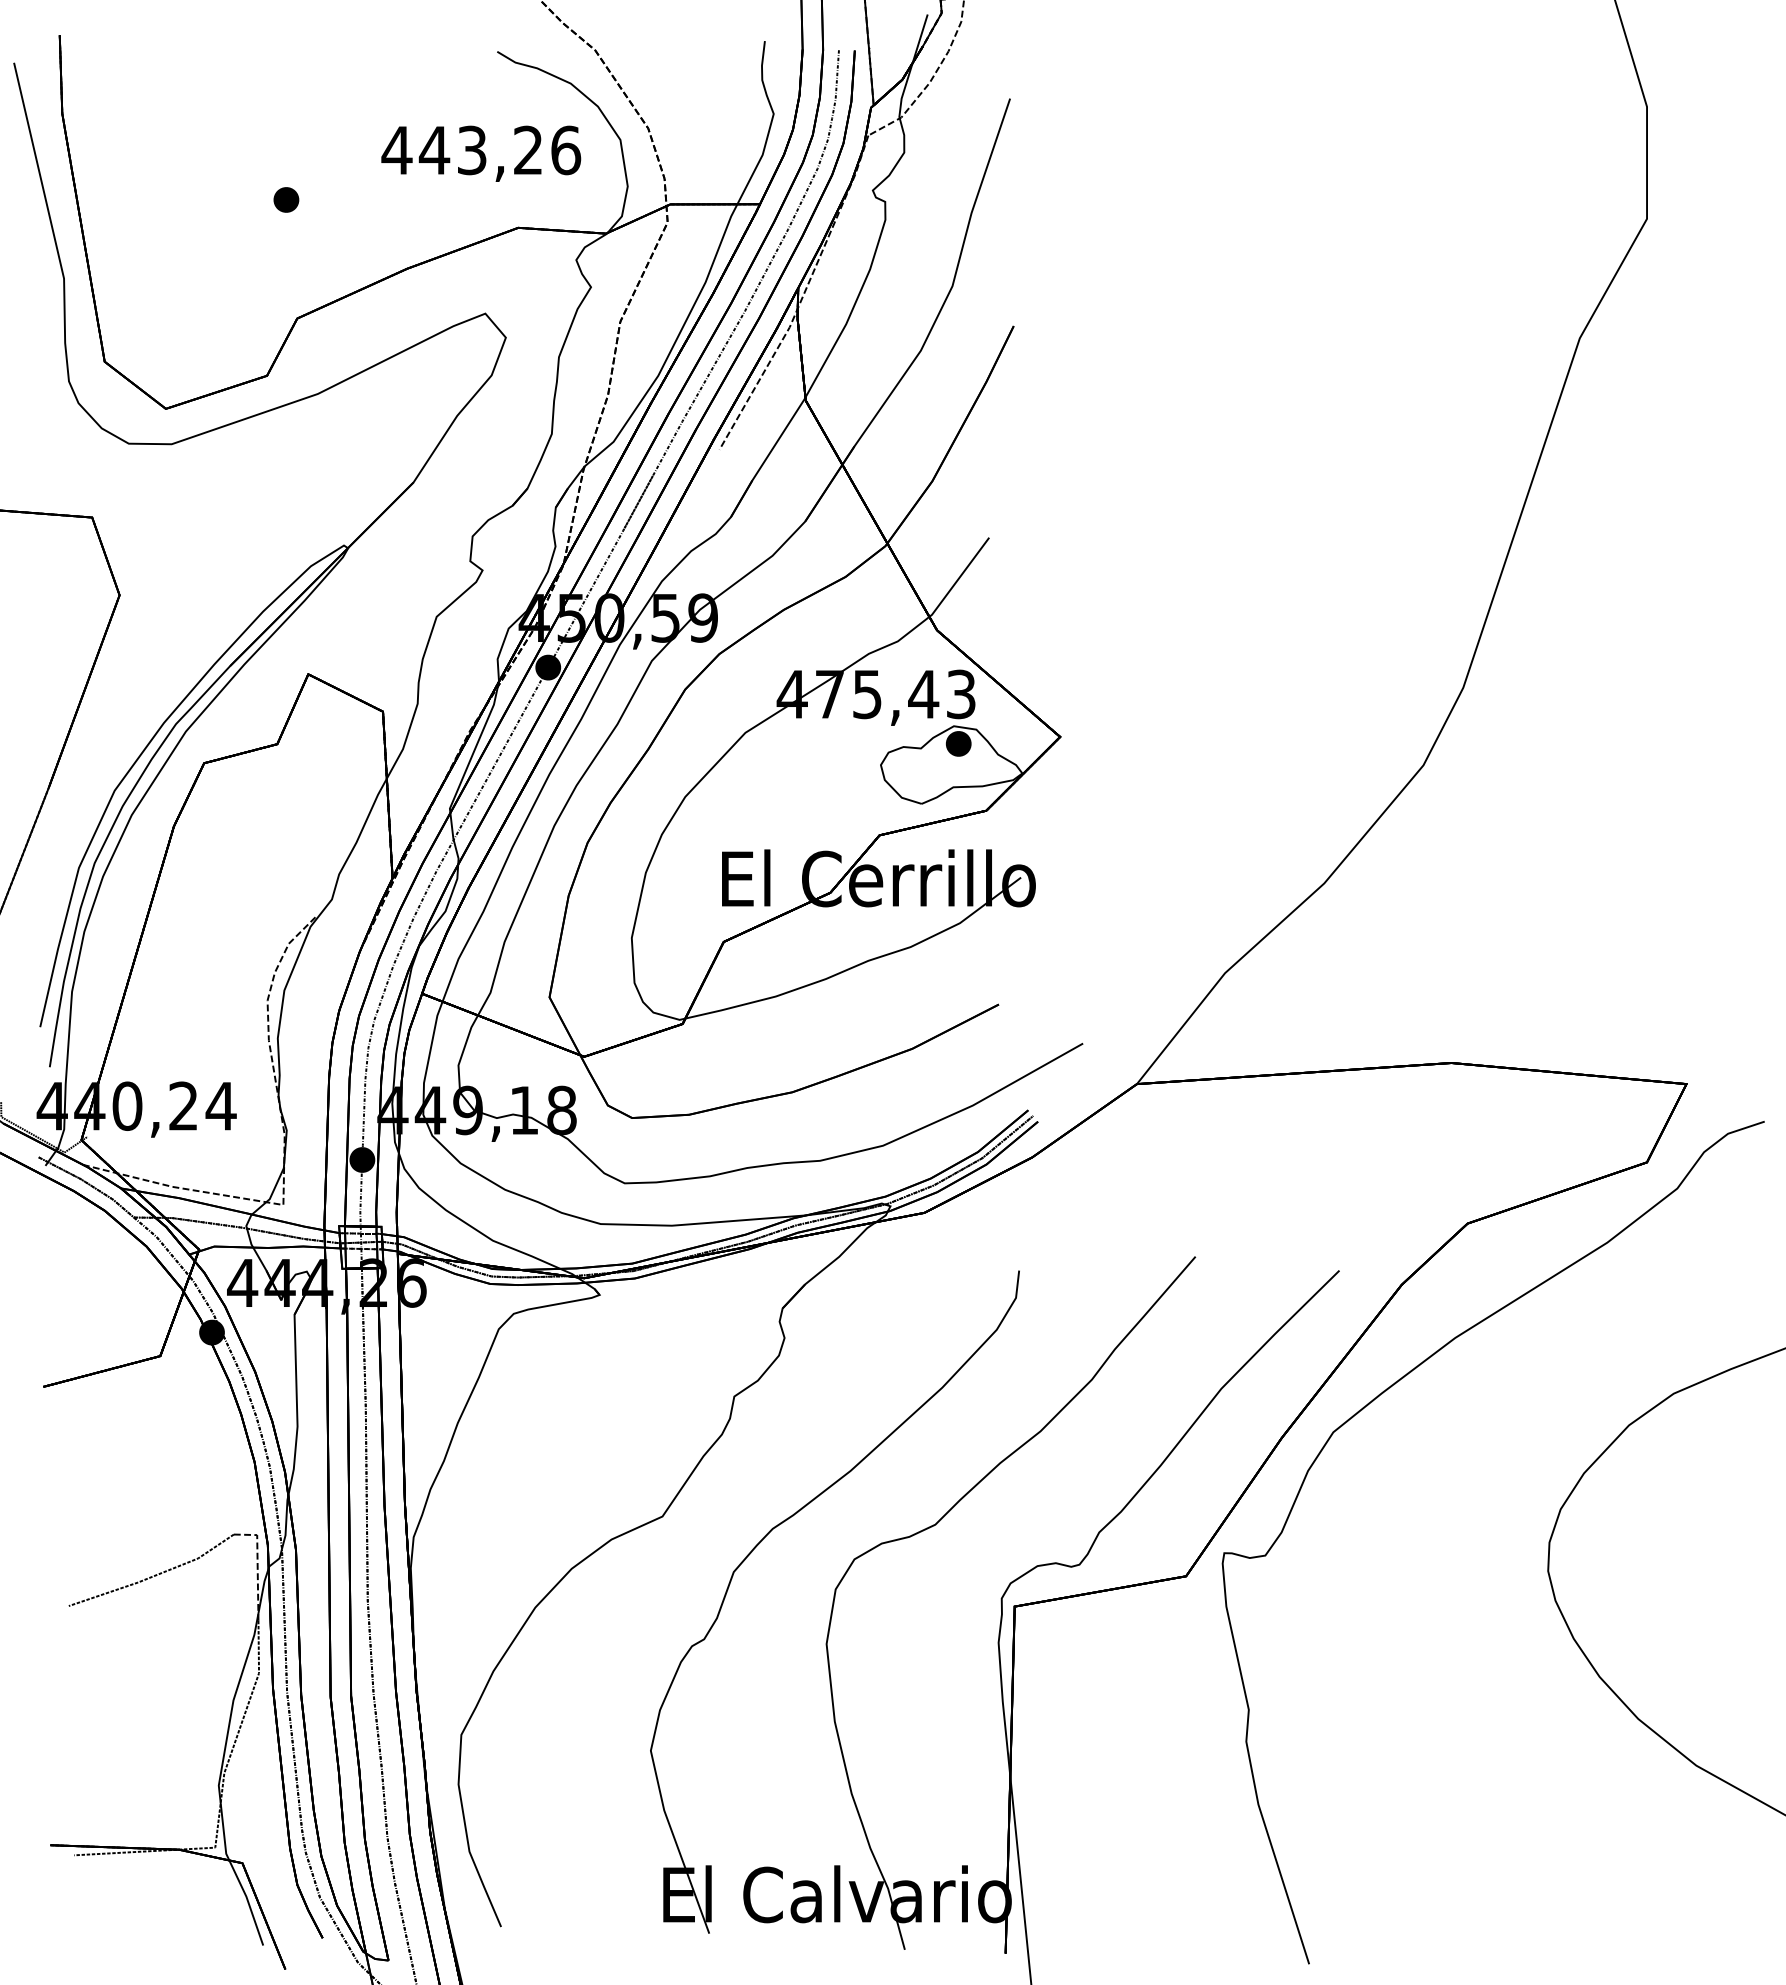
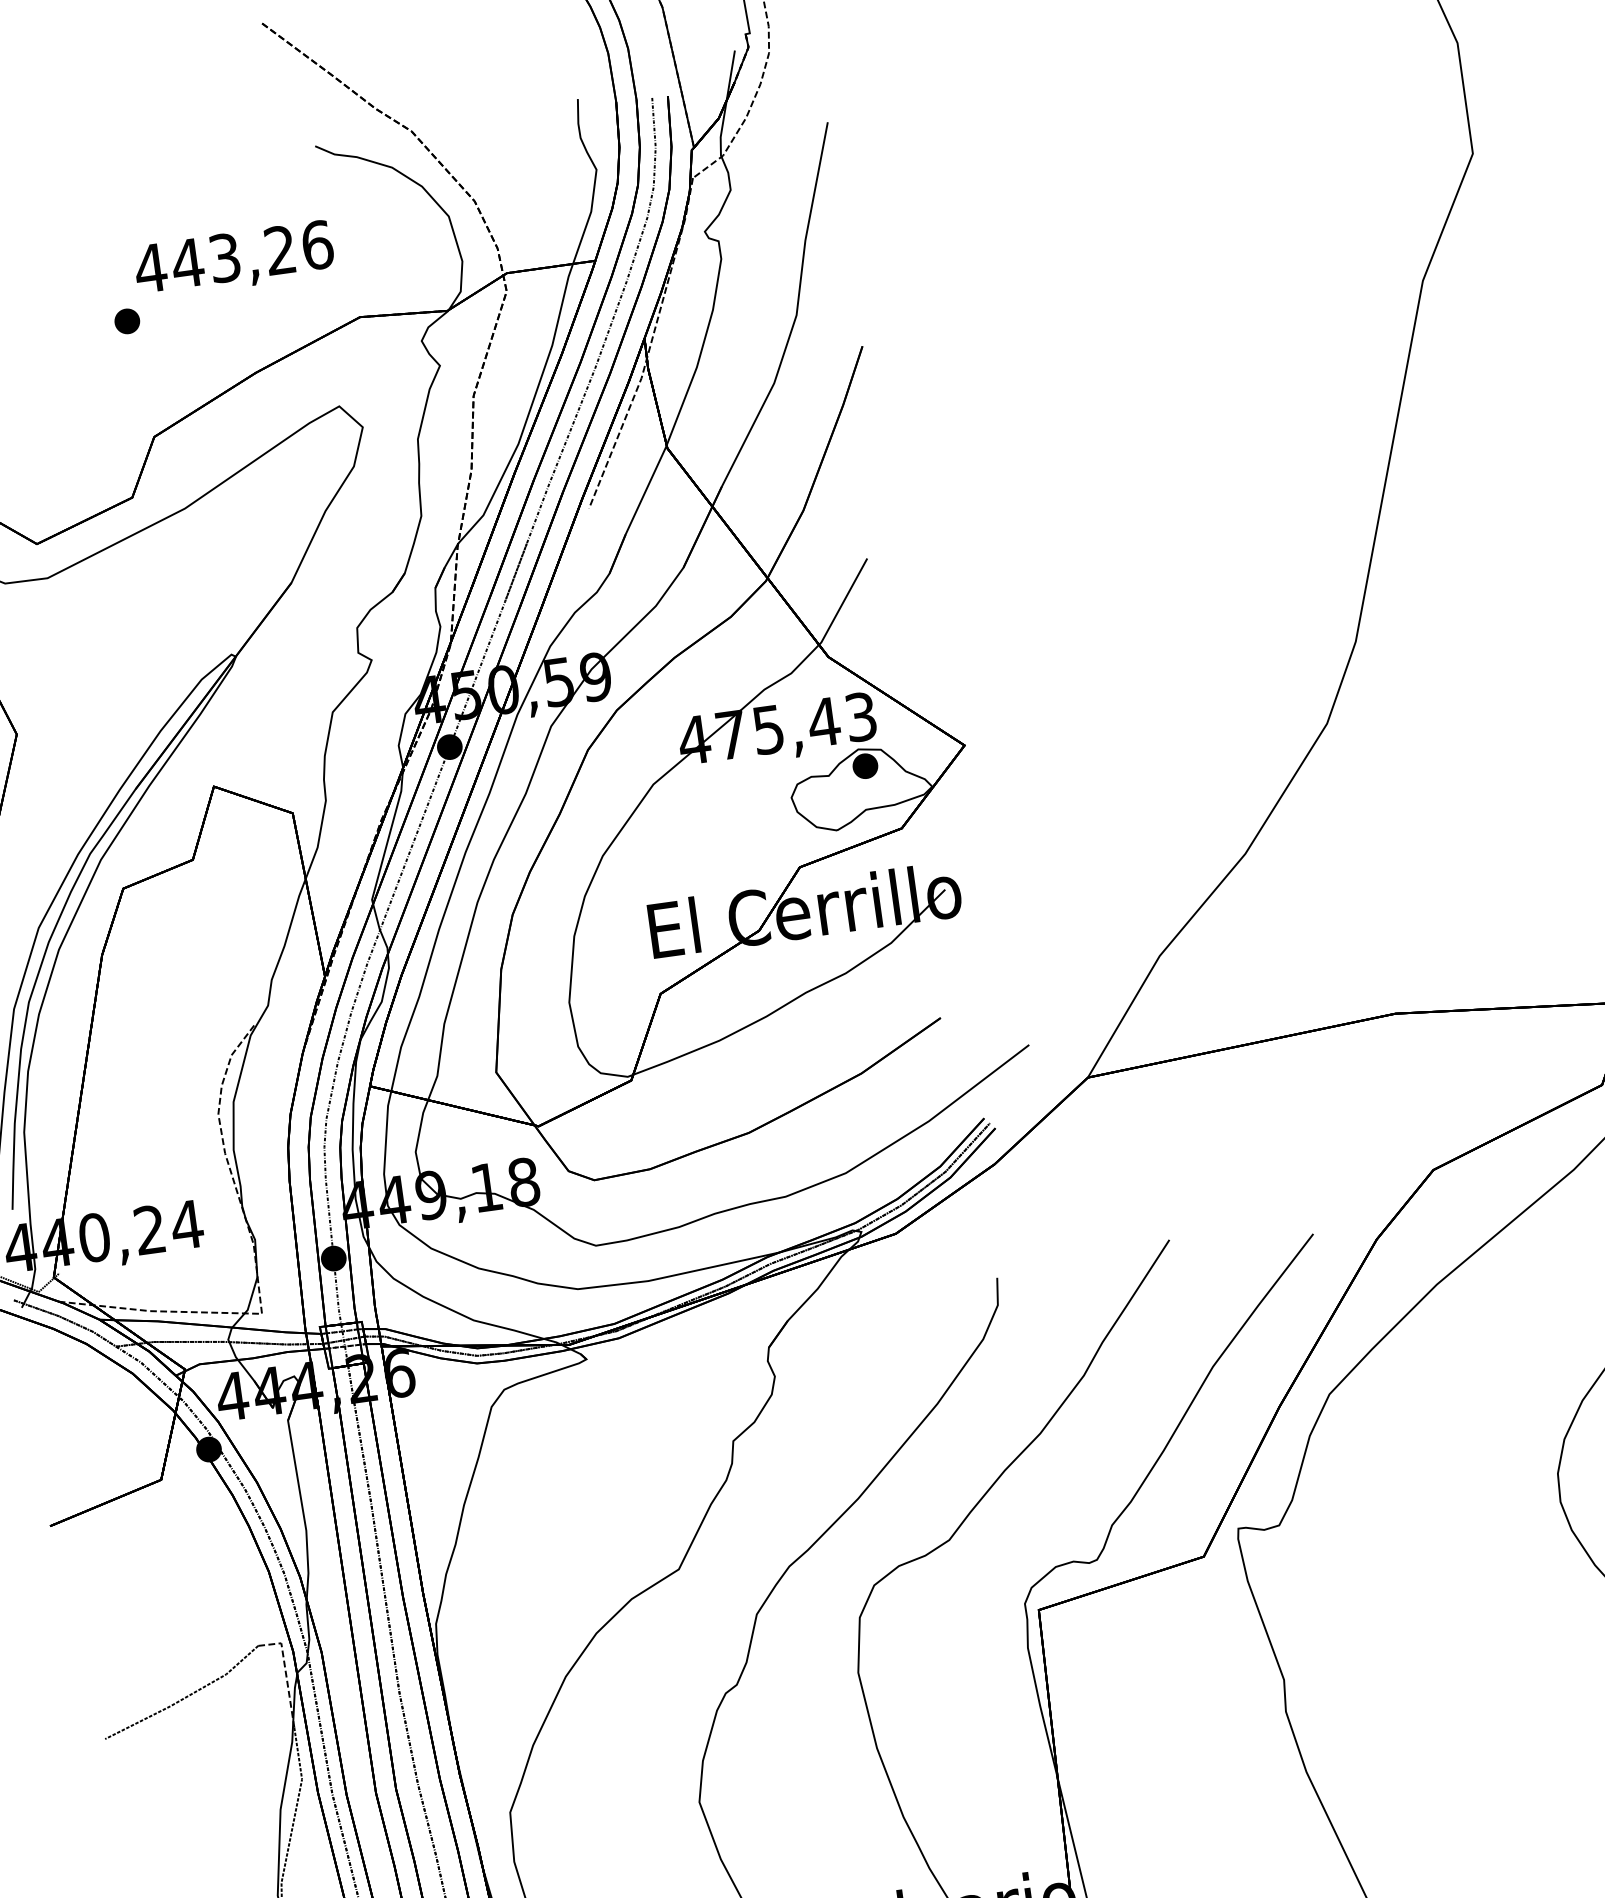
text: (481, 153) -> (234, 259), moved

